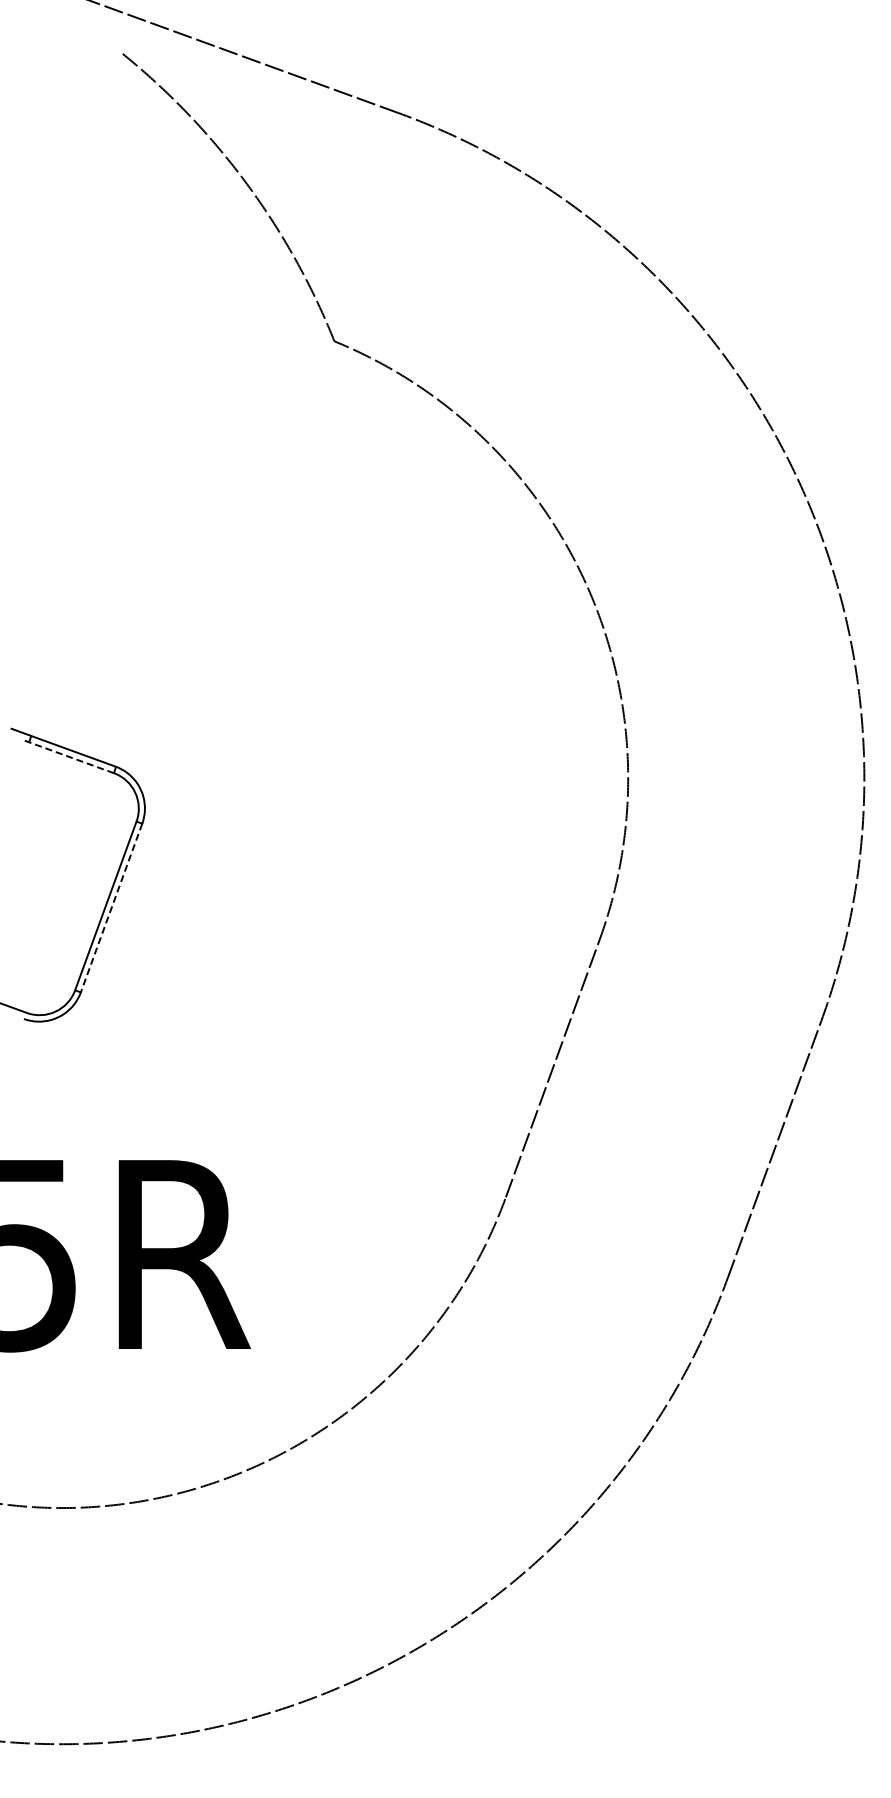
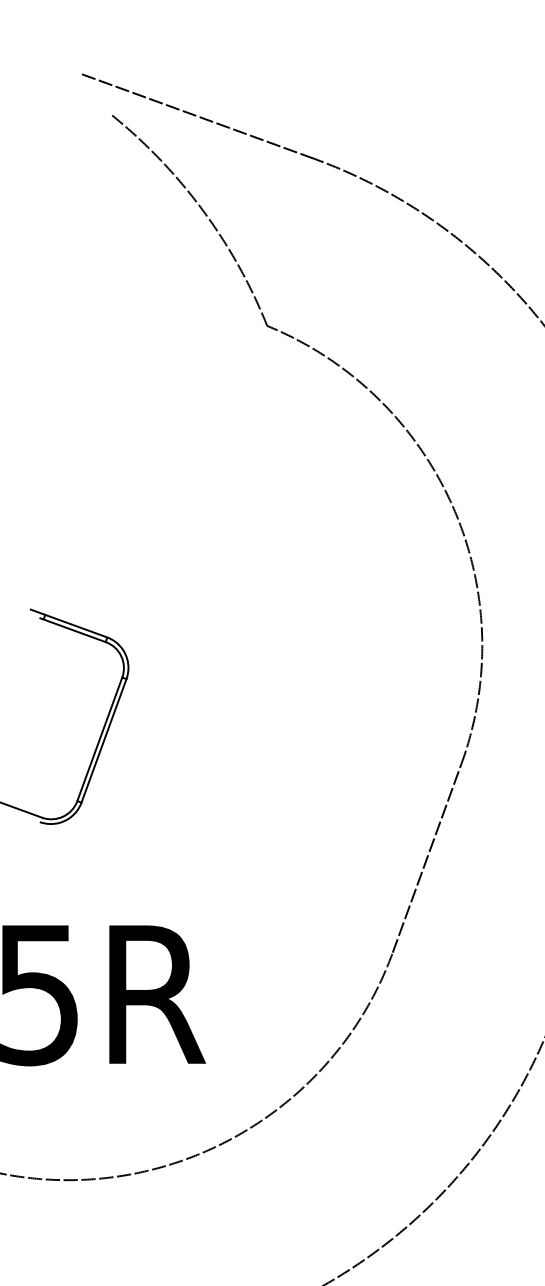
line: (69, 756) -> (73, 629), dashed -> solid
line: (111, 908) -> (103, 741), dashed -> solid

